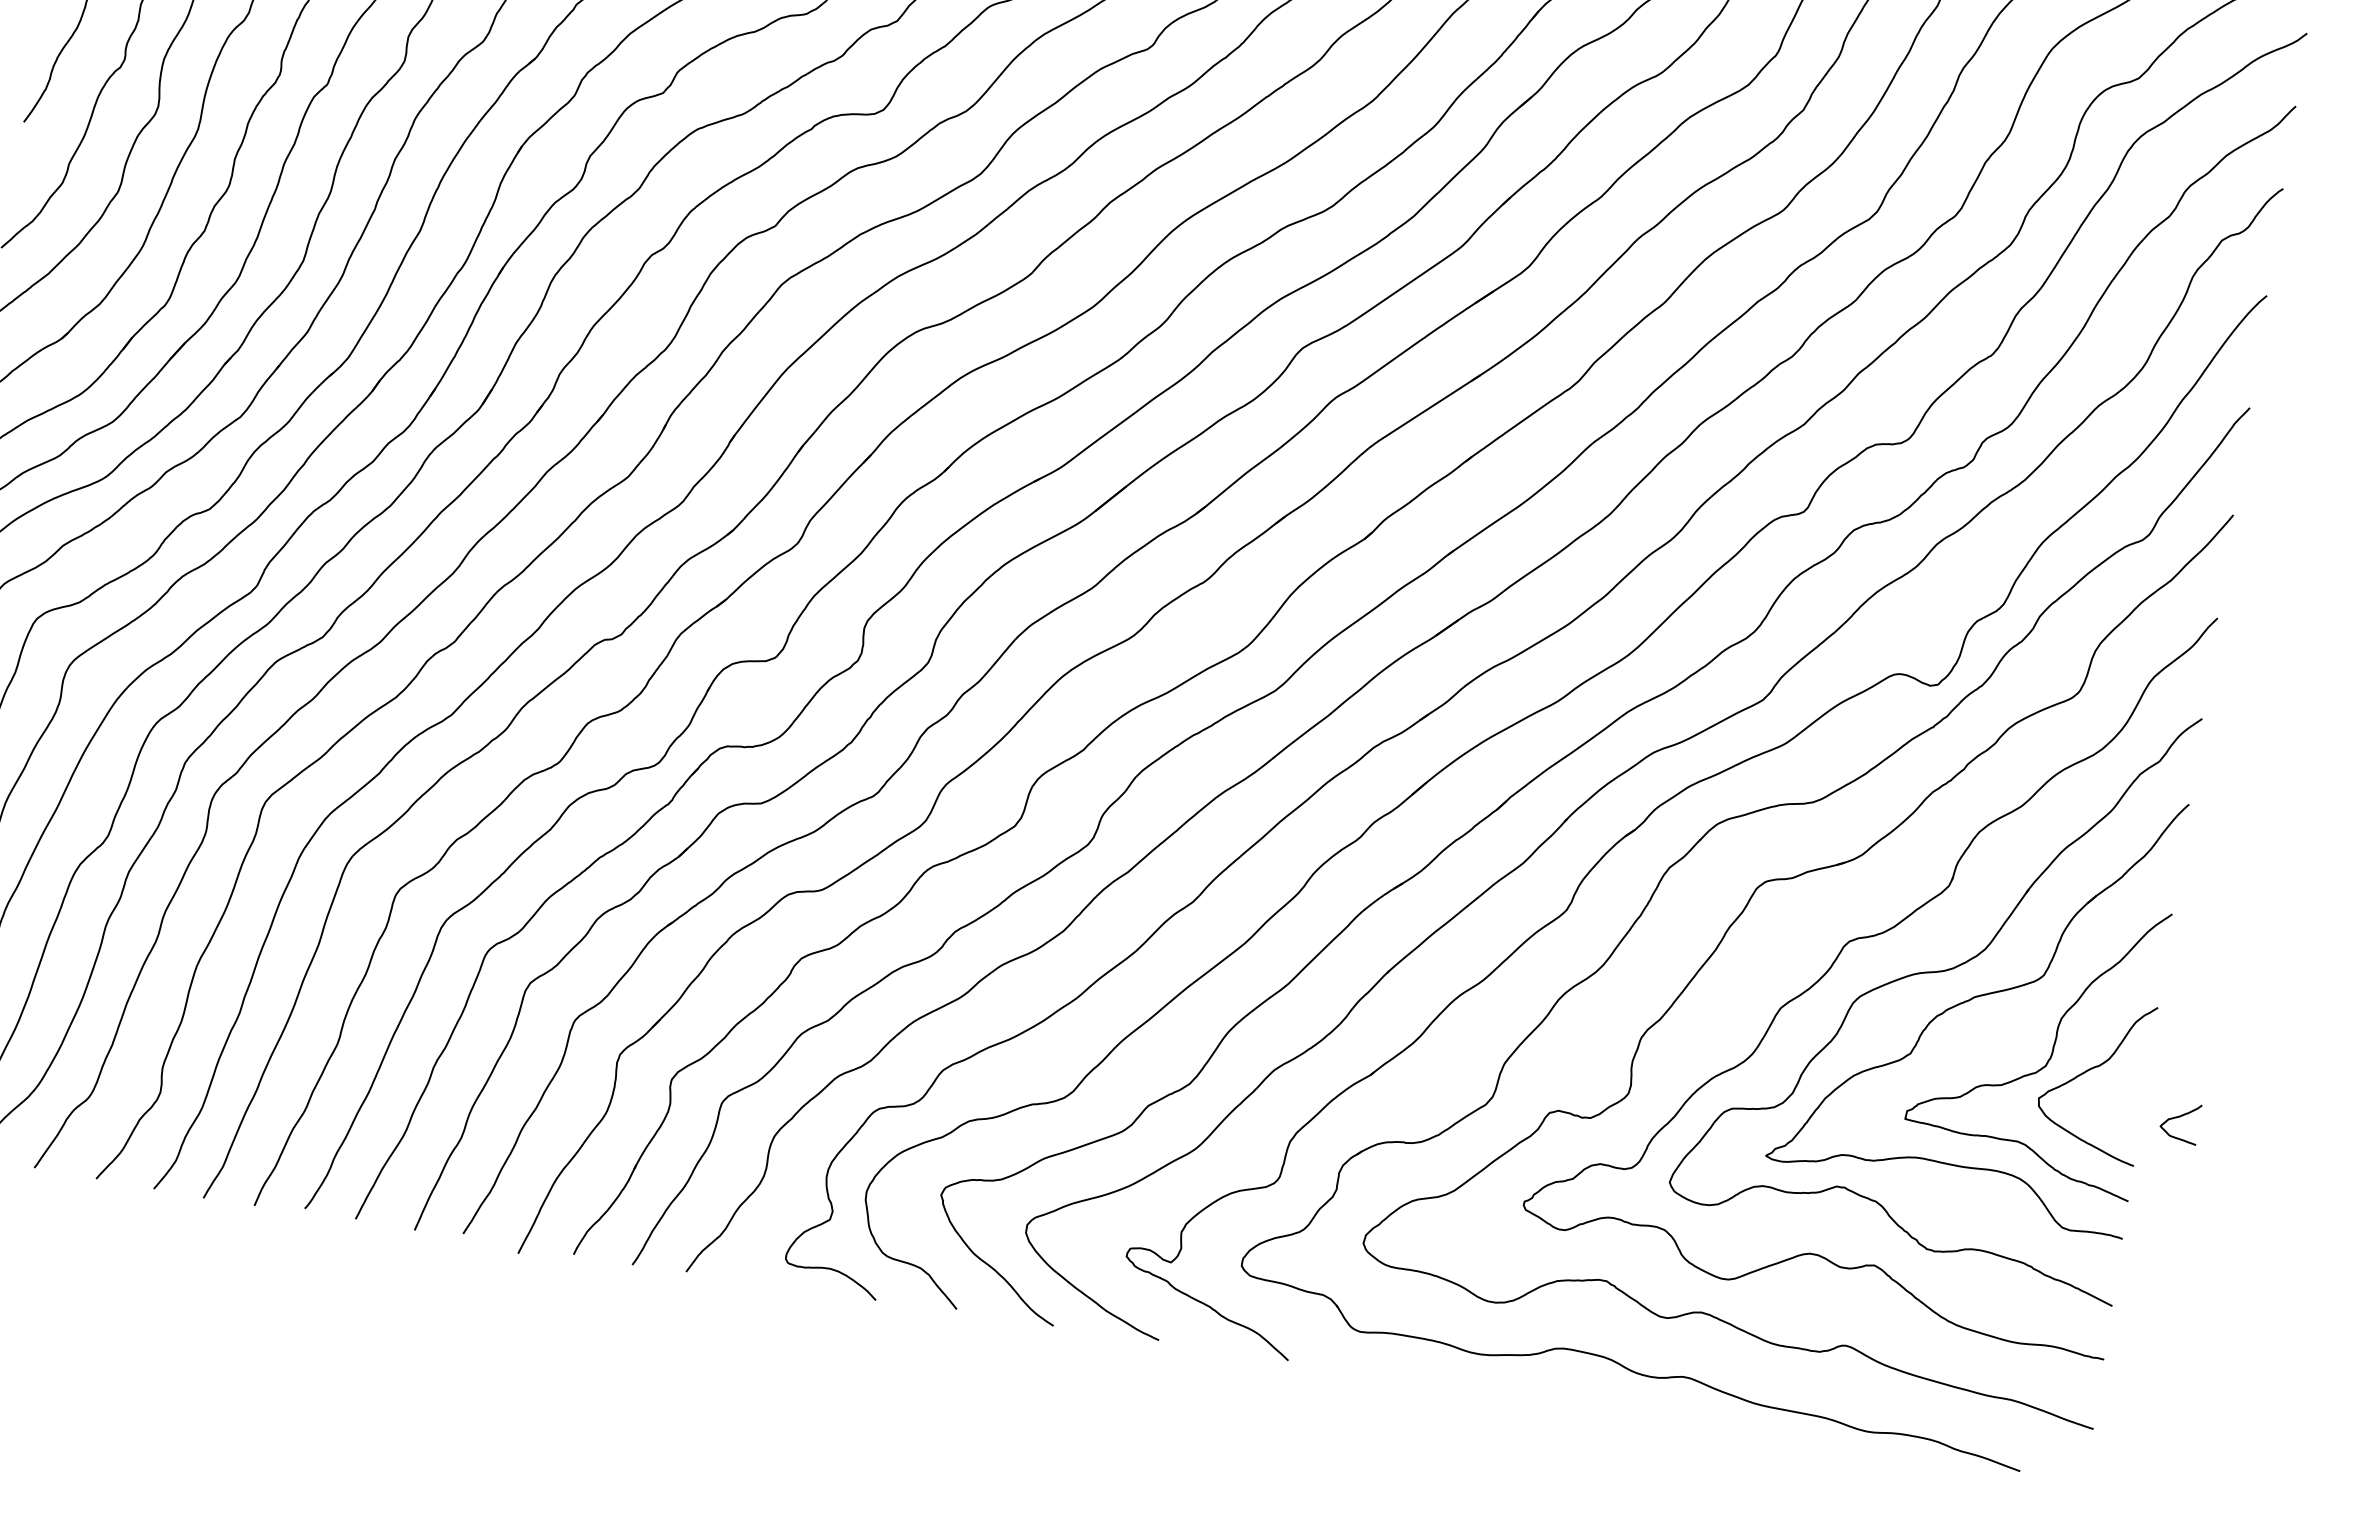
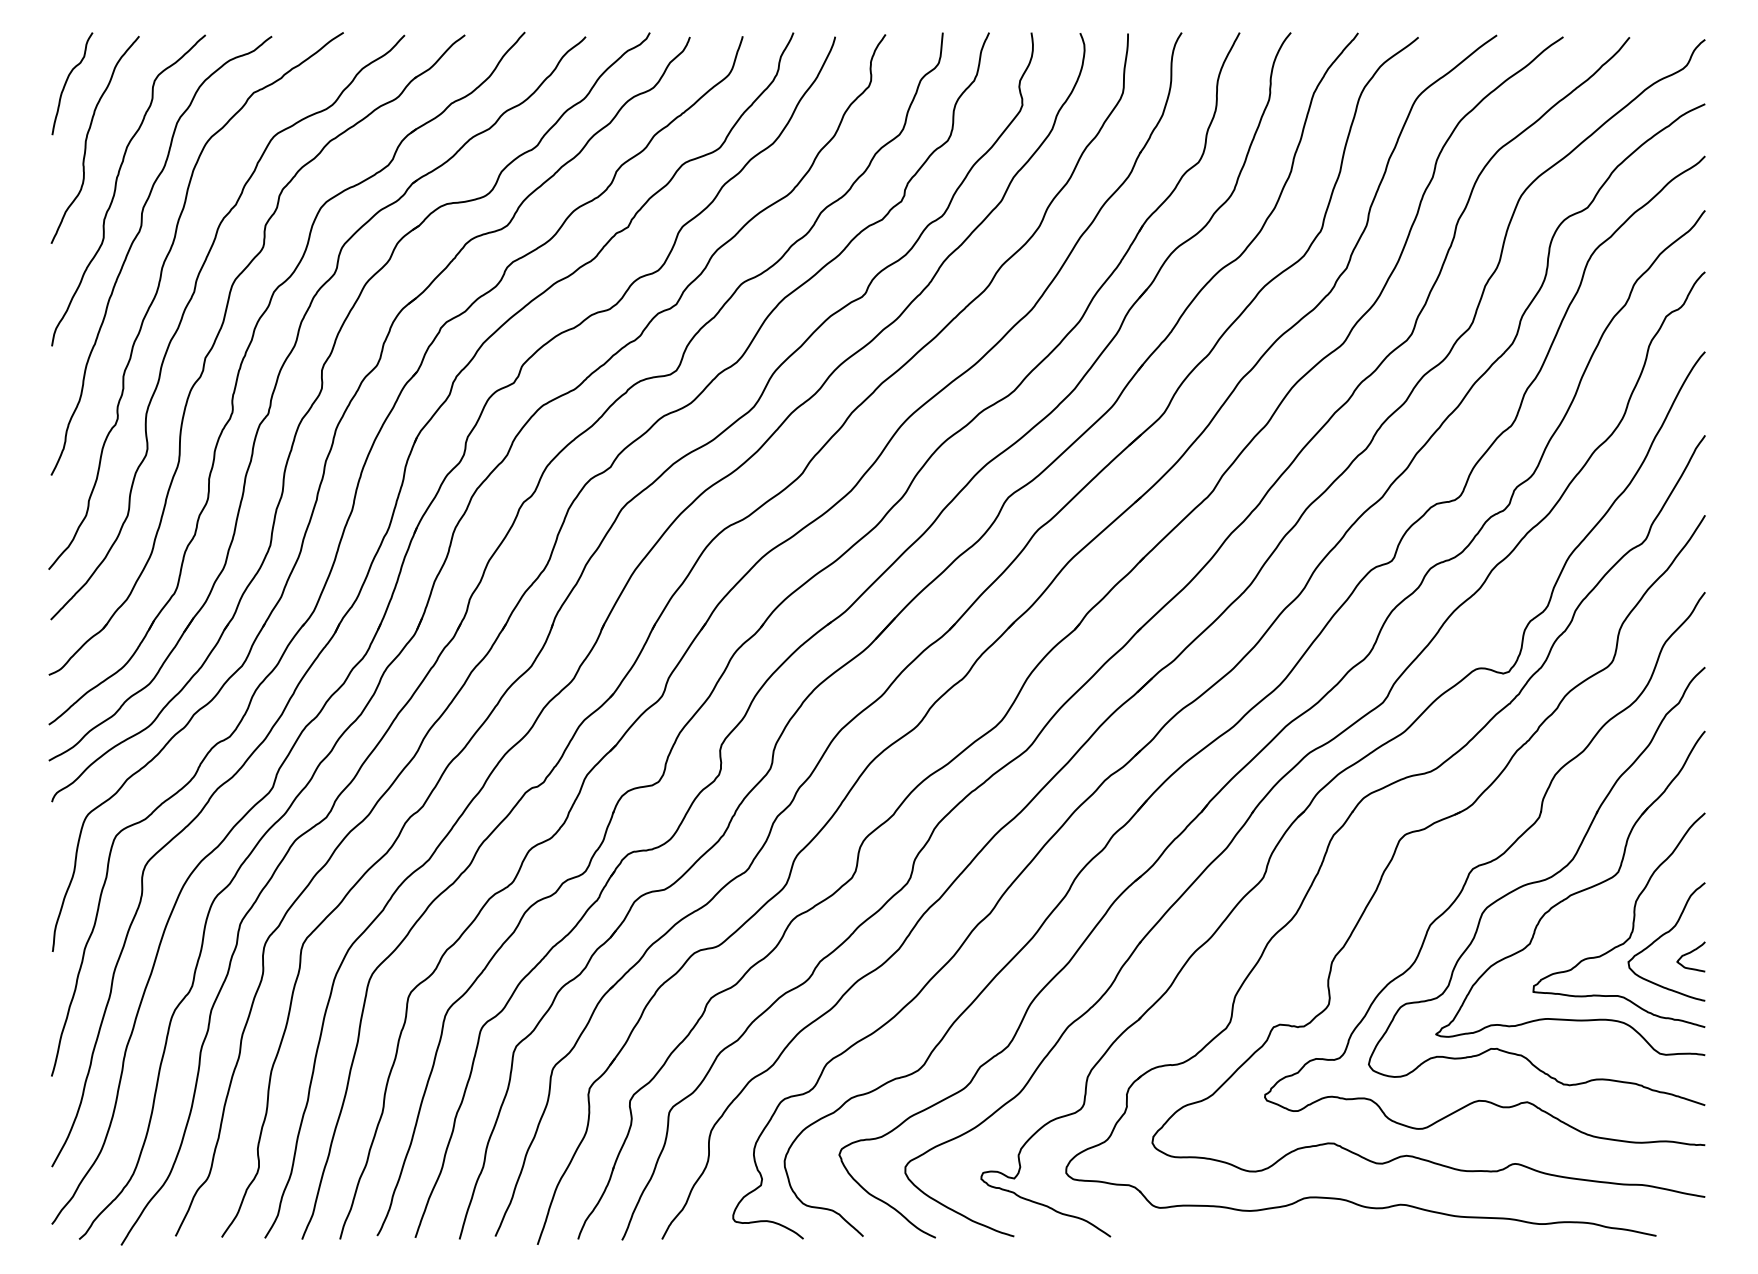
curve: (2177, 1118) -> (1688, 954), moved

